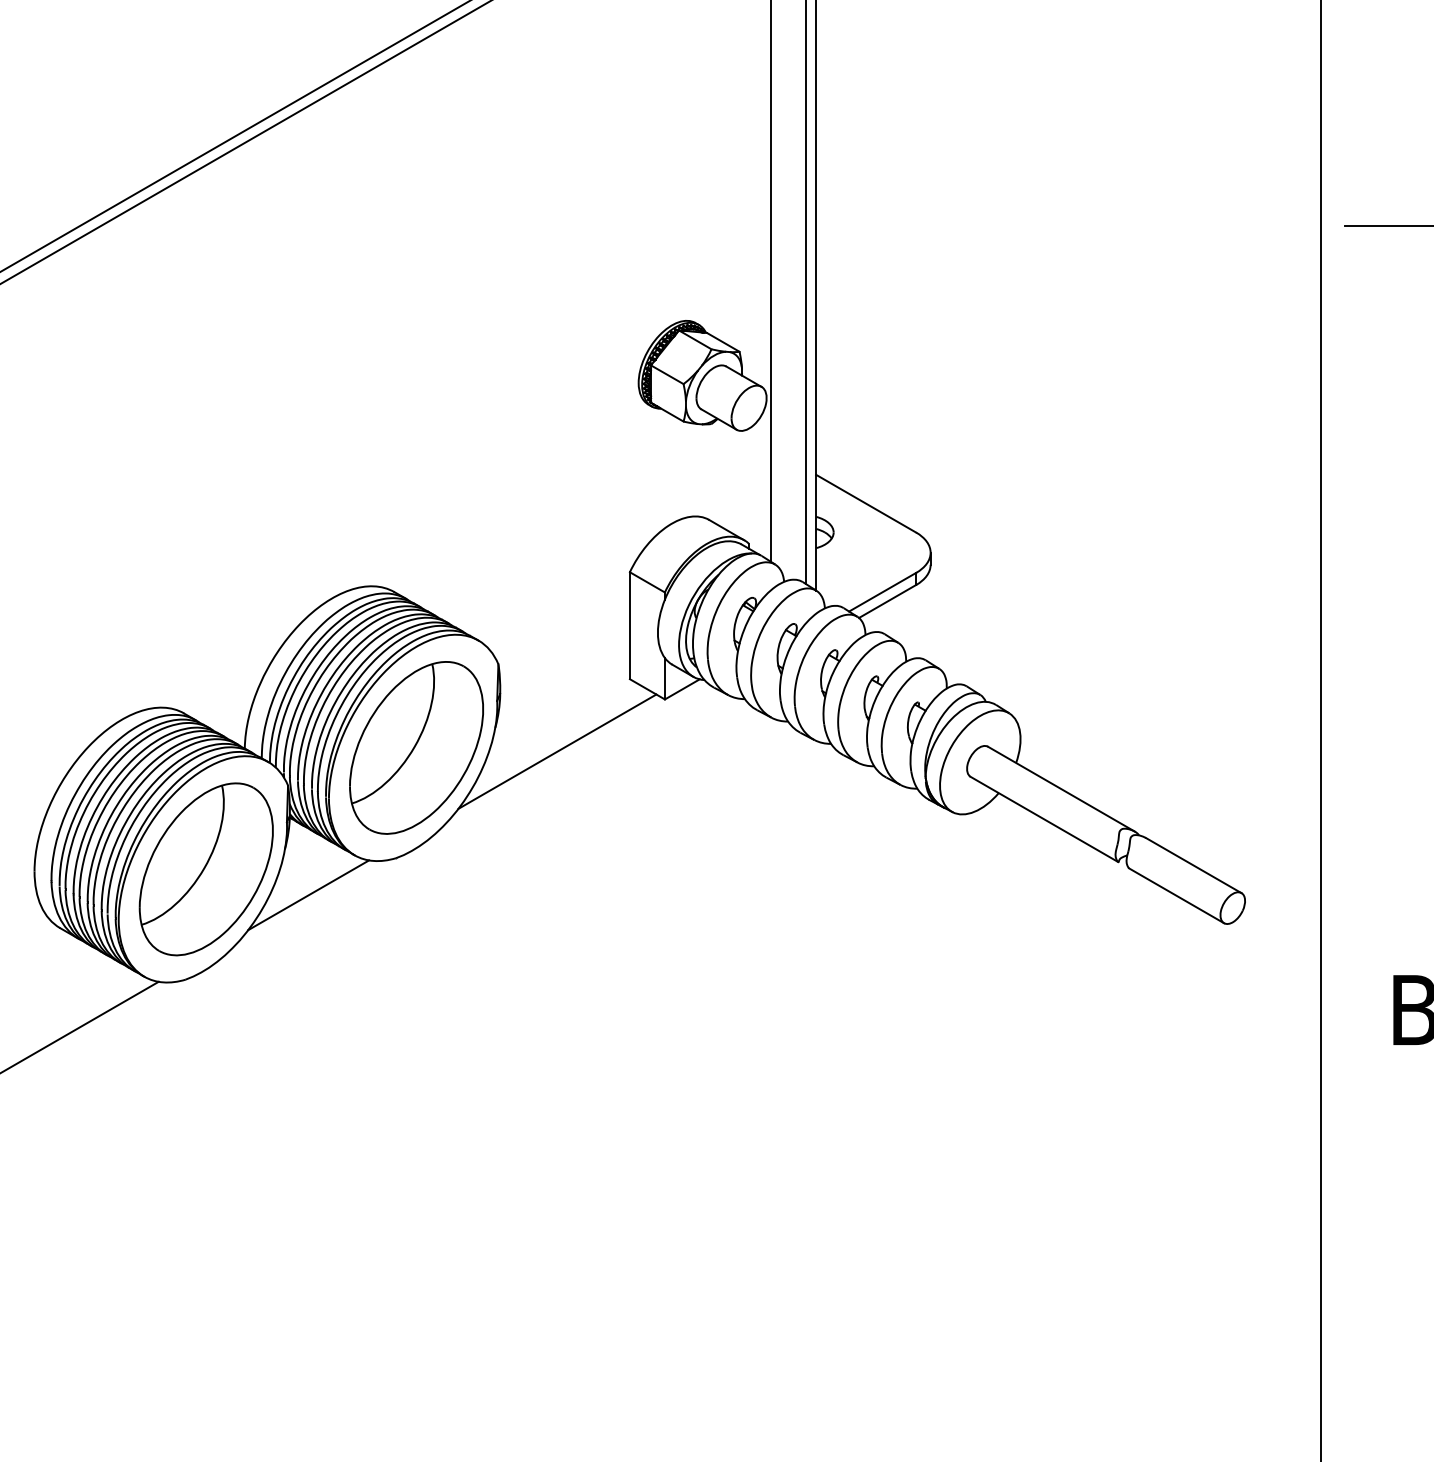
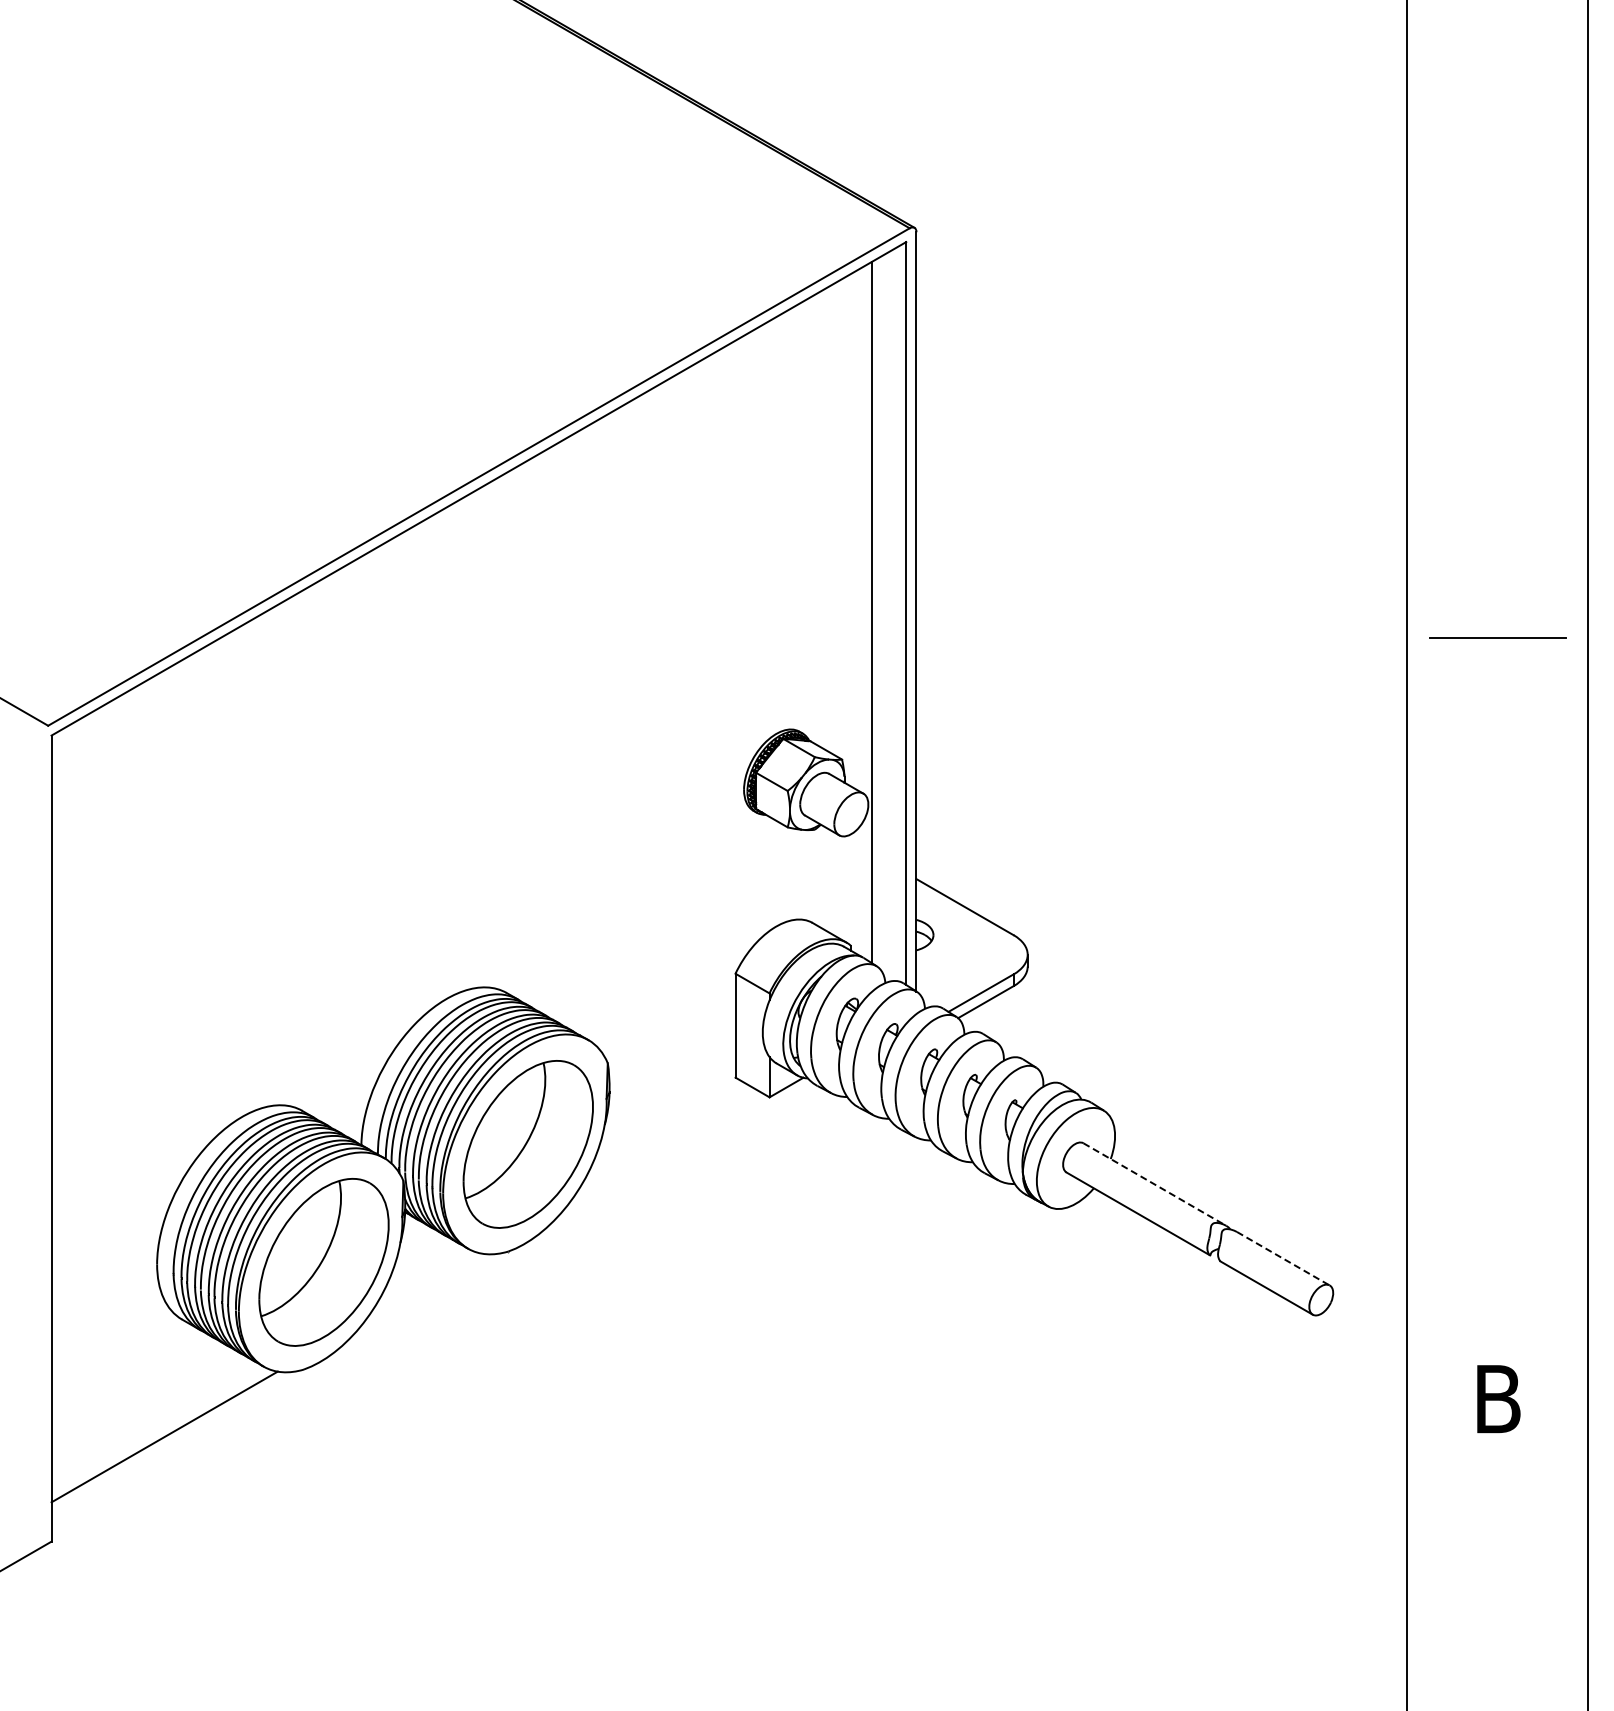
line: (557, 751) -> (665, 1147), removed
line: (1062, 789) -> (1155, 1184), solid -> dashed
line: (1193, 865) -> (1283, 1258), solid -> dashed
line: (308, 895) -> (423, 1287), removed

